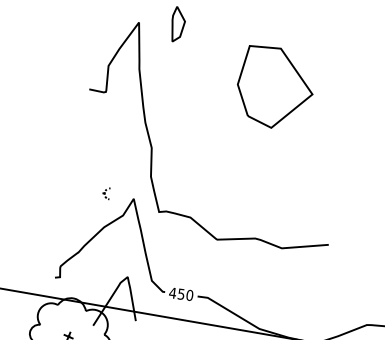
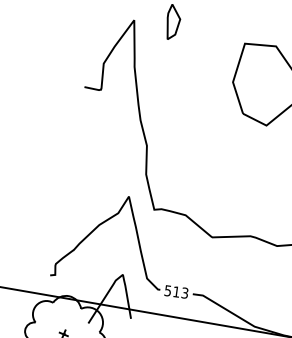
part: (106, 193) -> (101, 191), removed
text: (181, 293) -> (176, 291), 450 -> 513

